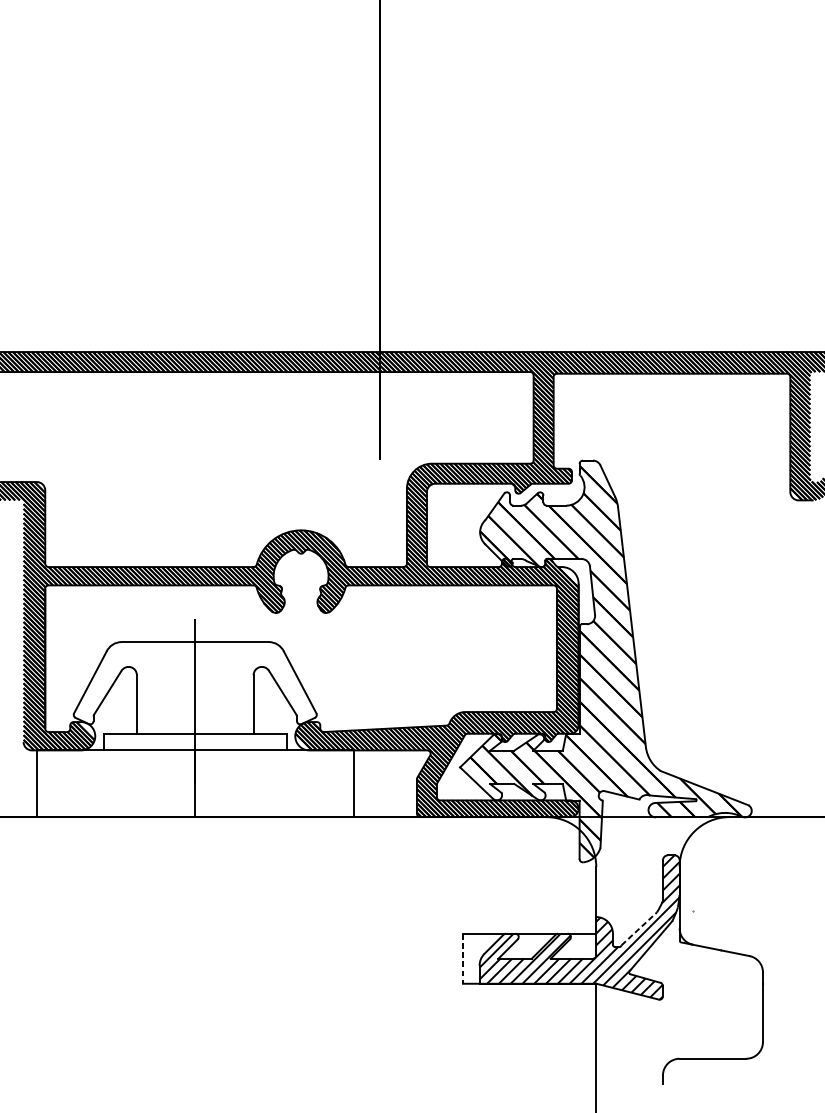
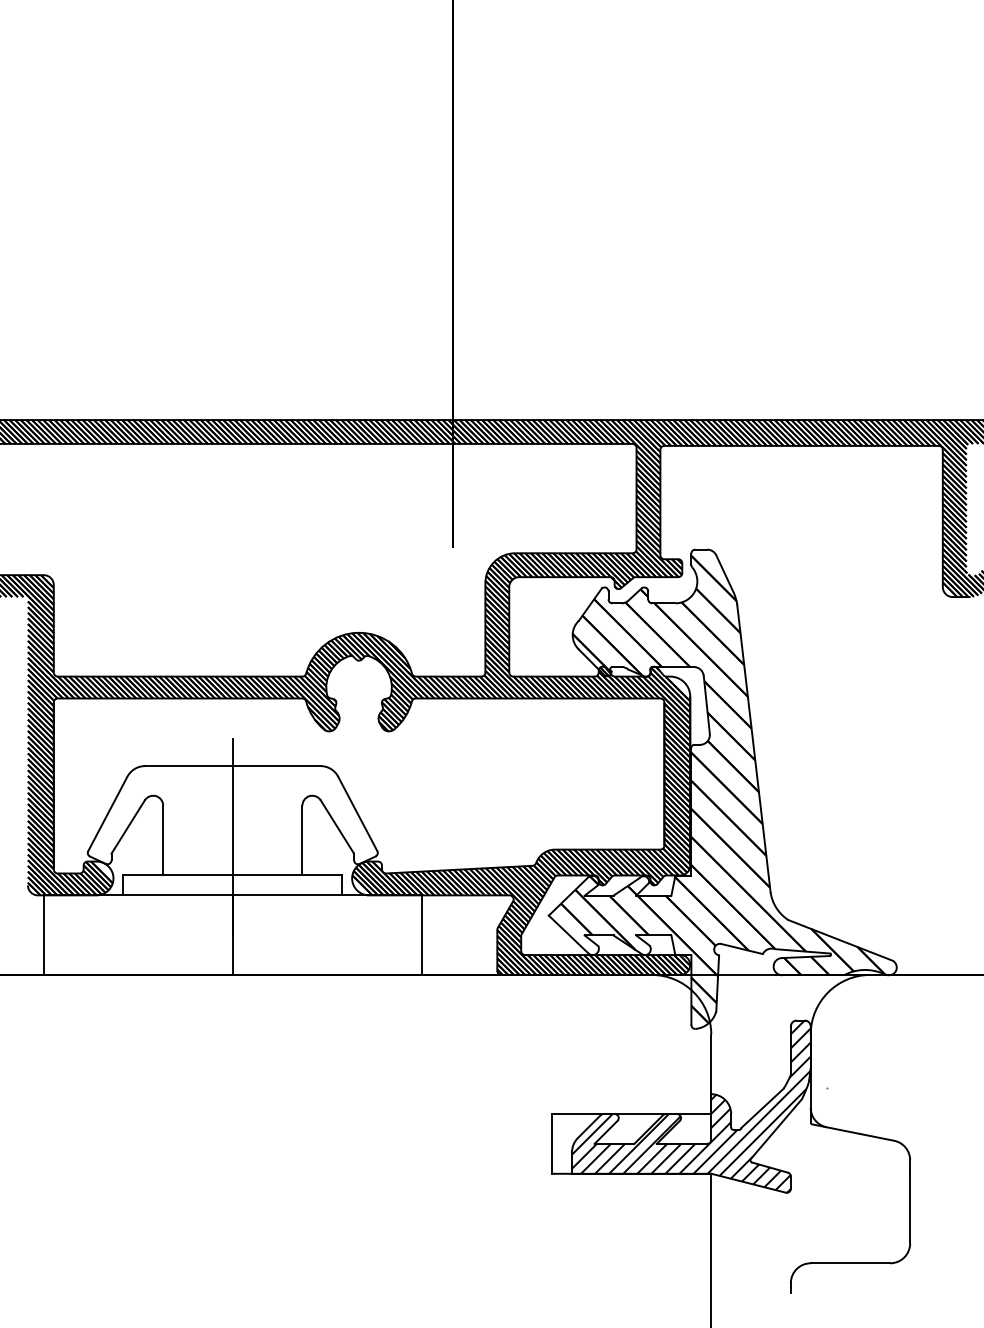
line: (639, 929) -> (762, 1108), dashed -> solid
line: (463, 958) -> (552, 1143), dashed -> solid

